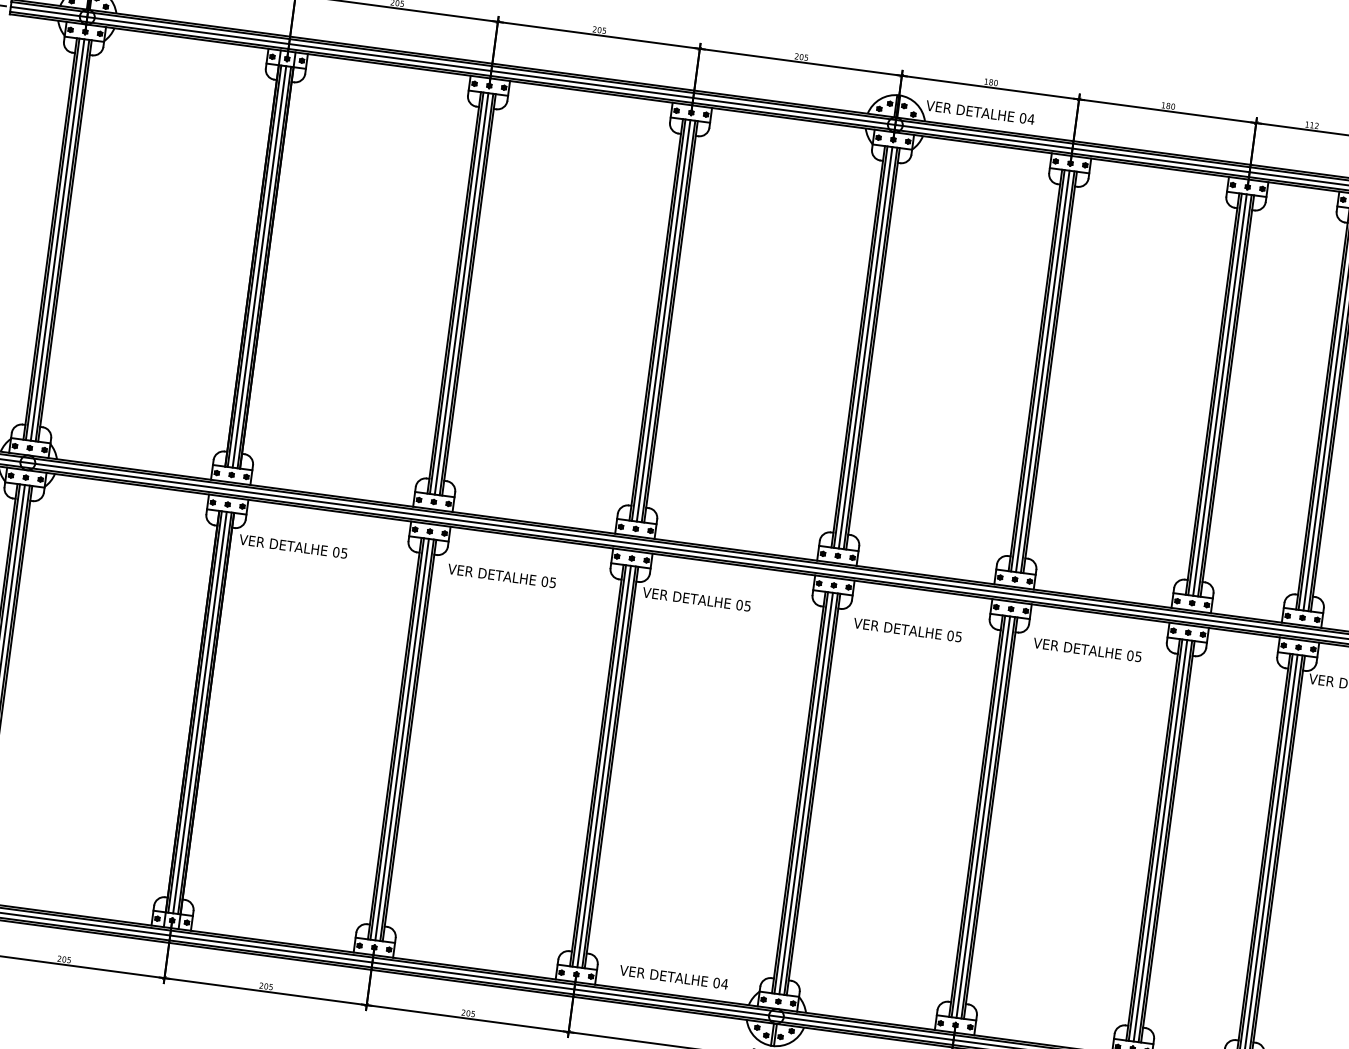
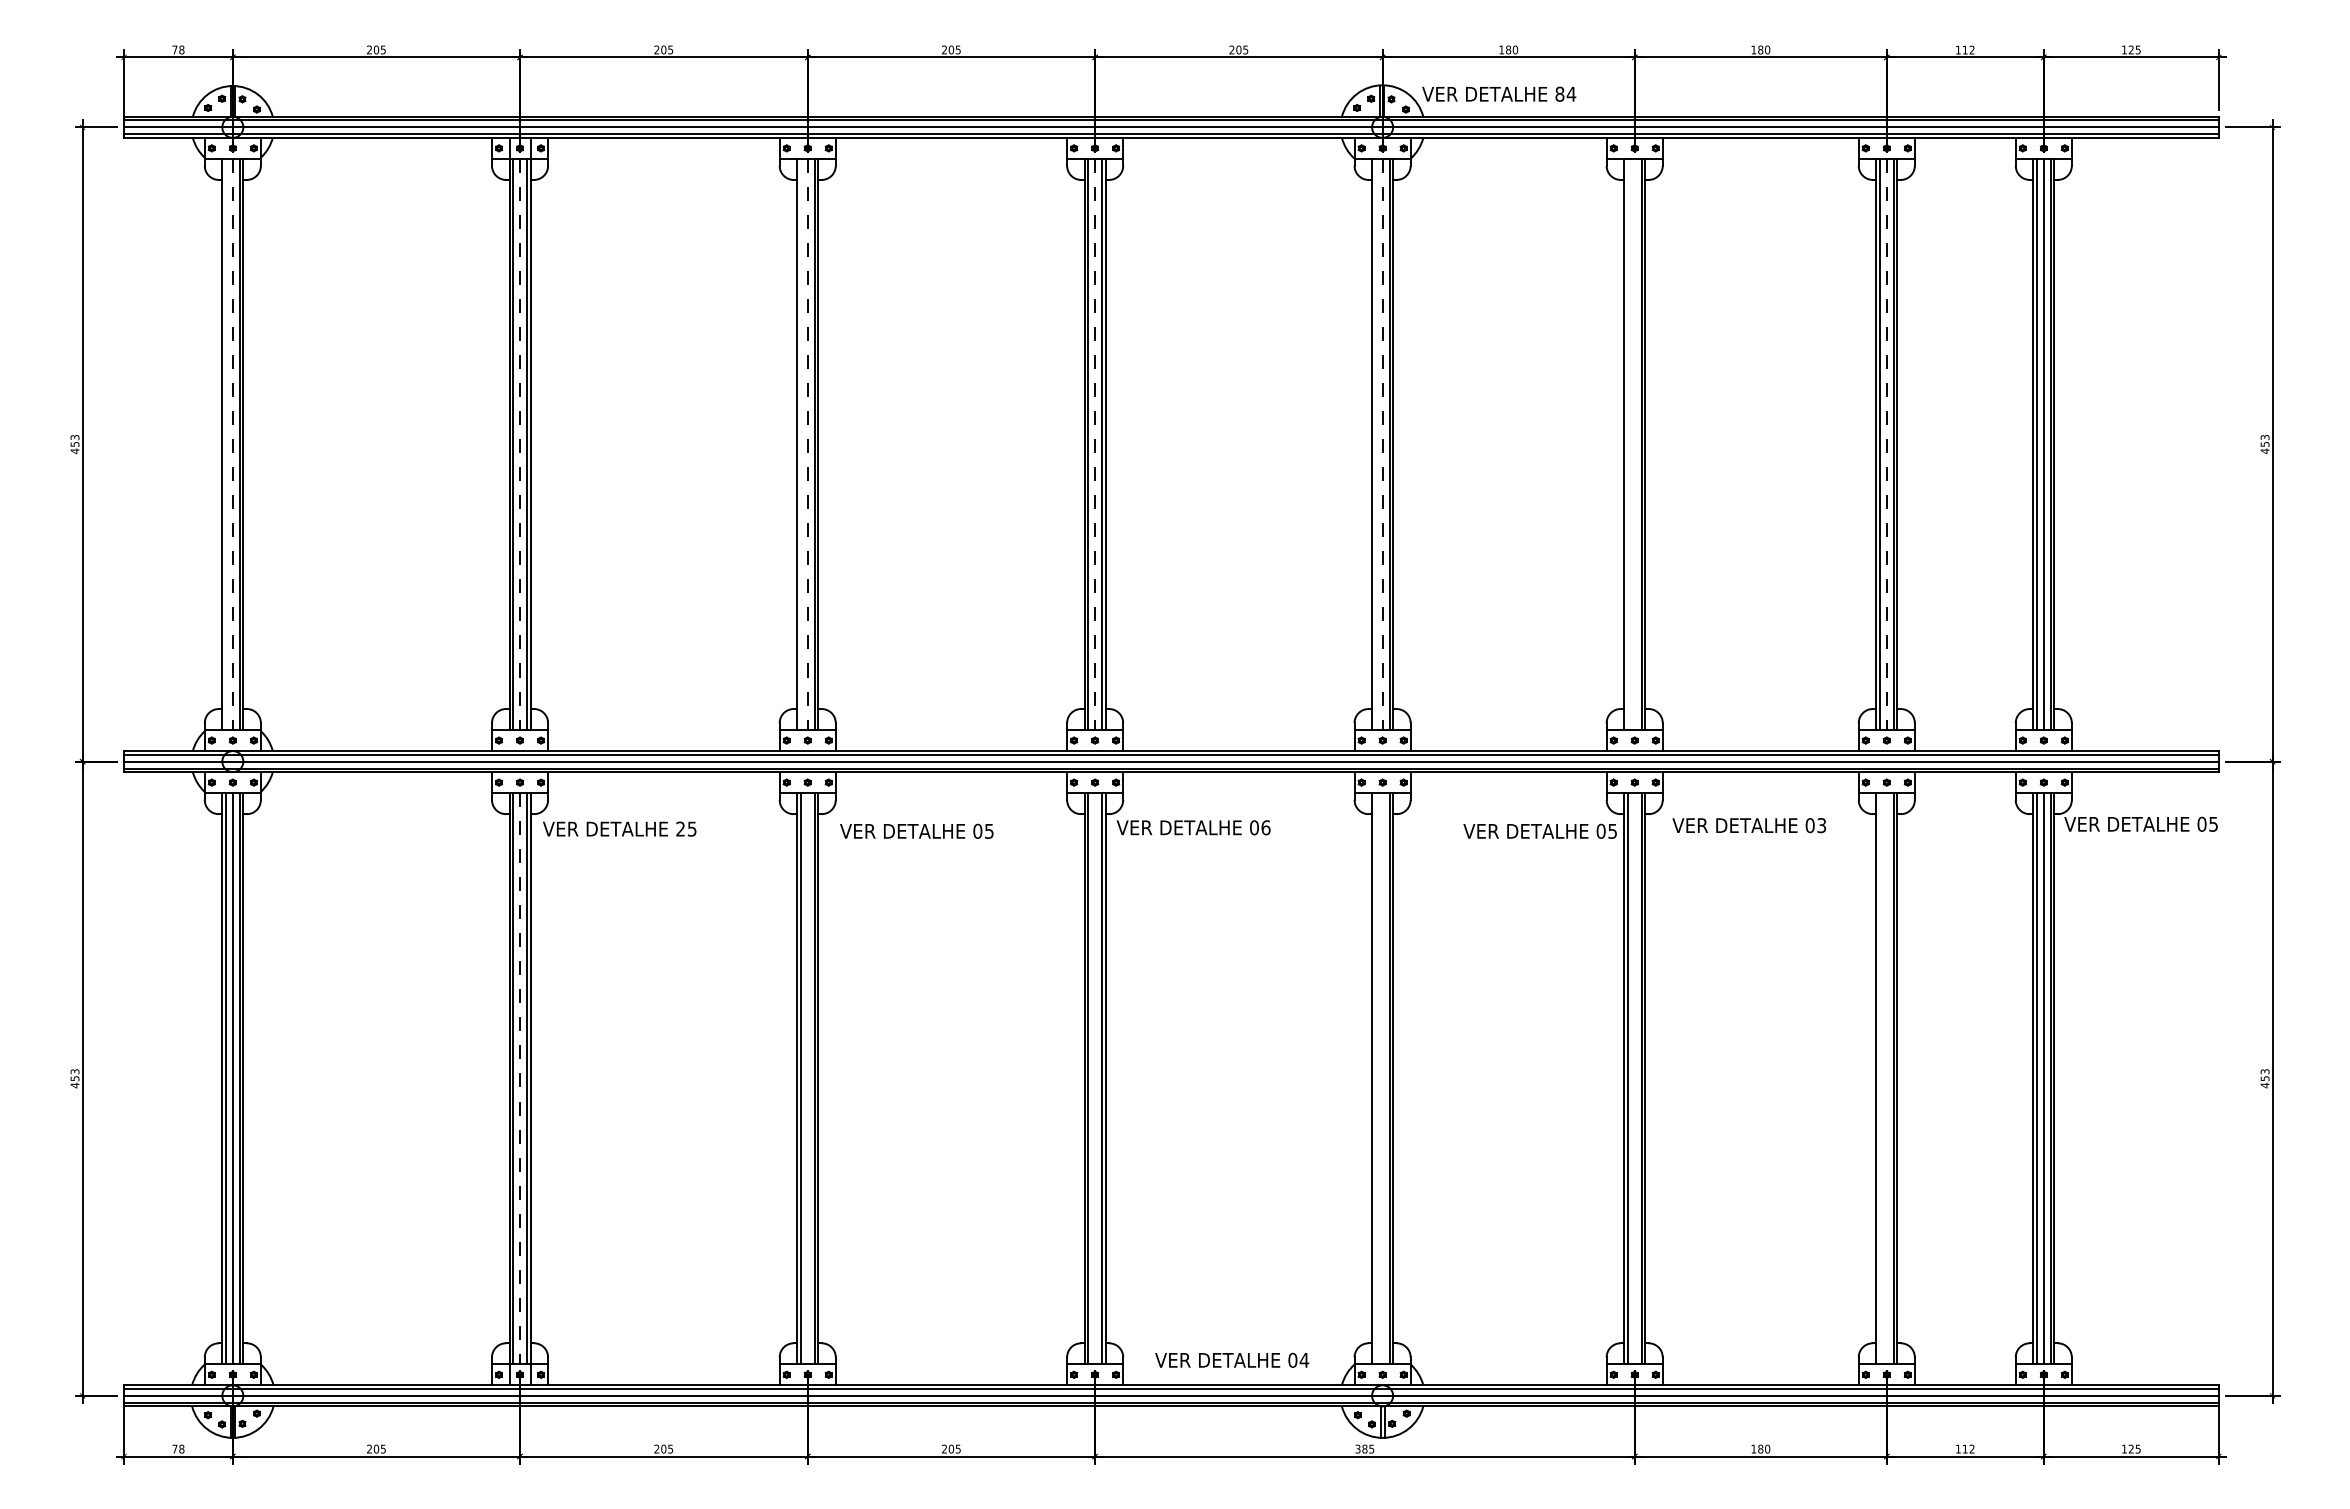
text: (1022, 118) -> (1559, 94), 04 -> 84
line: (52, 239) -> (225, 444), removed
line: (57, 239) -> (232, 444), solid -> dashed
line: (259, 266) -> (520, 444), solid -> dashed
line: (456, 293) -> (800, 444), removed
line: (461, 293) -> (807, 444), solid -> dashed
line: (663, 320) -> (1095, 444), solid -> dashed
line: (860, 347) -> (1375, 444), removed
line: (865, 347) -> (1382, 444), solid -> dashed
line: (1037, 370) -> (1627, 444), removed
line: (1042, 371) -> (1634, 444), removed
line: (1219, 395) -> (1886, 444), solid -> dashed
text: (336, 551) -> (680, 828), 05 -> 25
text: (747, 605) -> (1265, 827), 05 -> 06
text: (907, 629) -> (1539, 830), moved
text: (1138, 656) -> (1821, 825), 05 -> 03
line: (200, 712) -> (520, 1078), solid -> dashed
line: (402, 739) -> (807, 1078), removed
line: (604, 766) -> (1095, 1078), removed
line: (801, 792) -> (1375, 1078), removed
line: (806, 793) -> (1382, 1078), removed
line: (983, 816) -> (1634, 1078), removed
line: (1155, 839) -> (1879, 1078), removed
line: (1160, 840) -> (1886, 1078), removed

